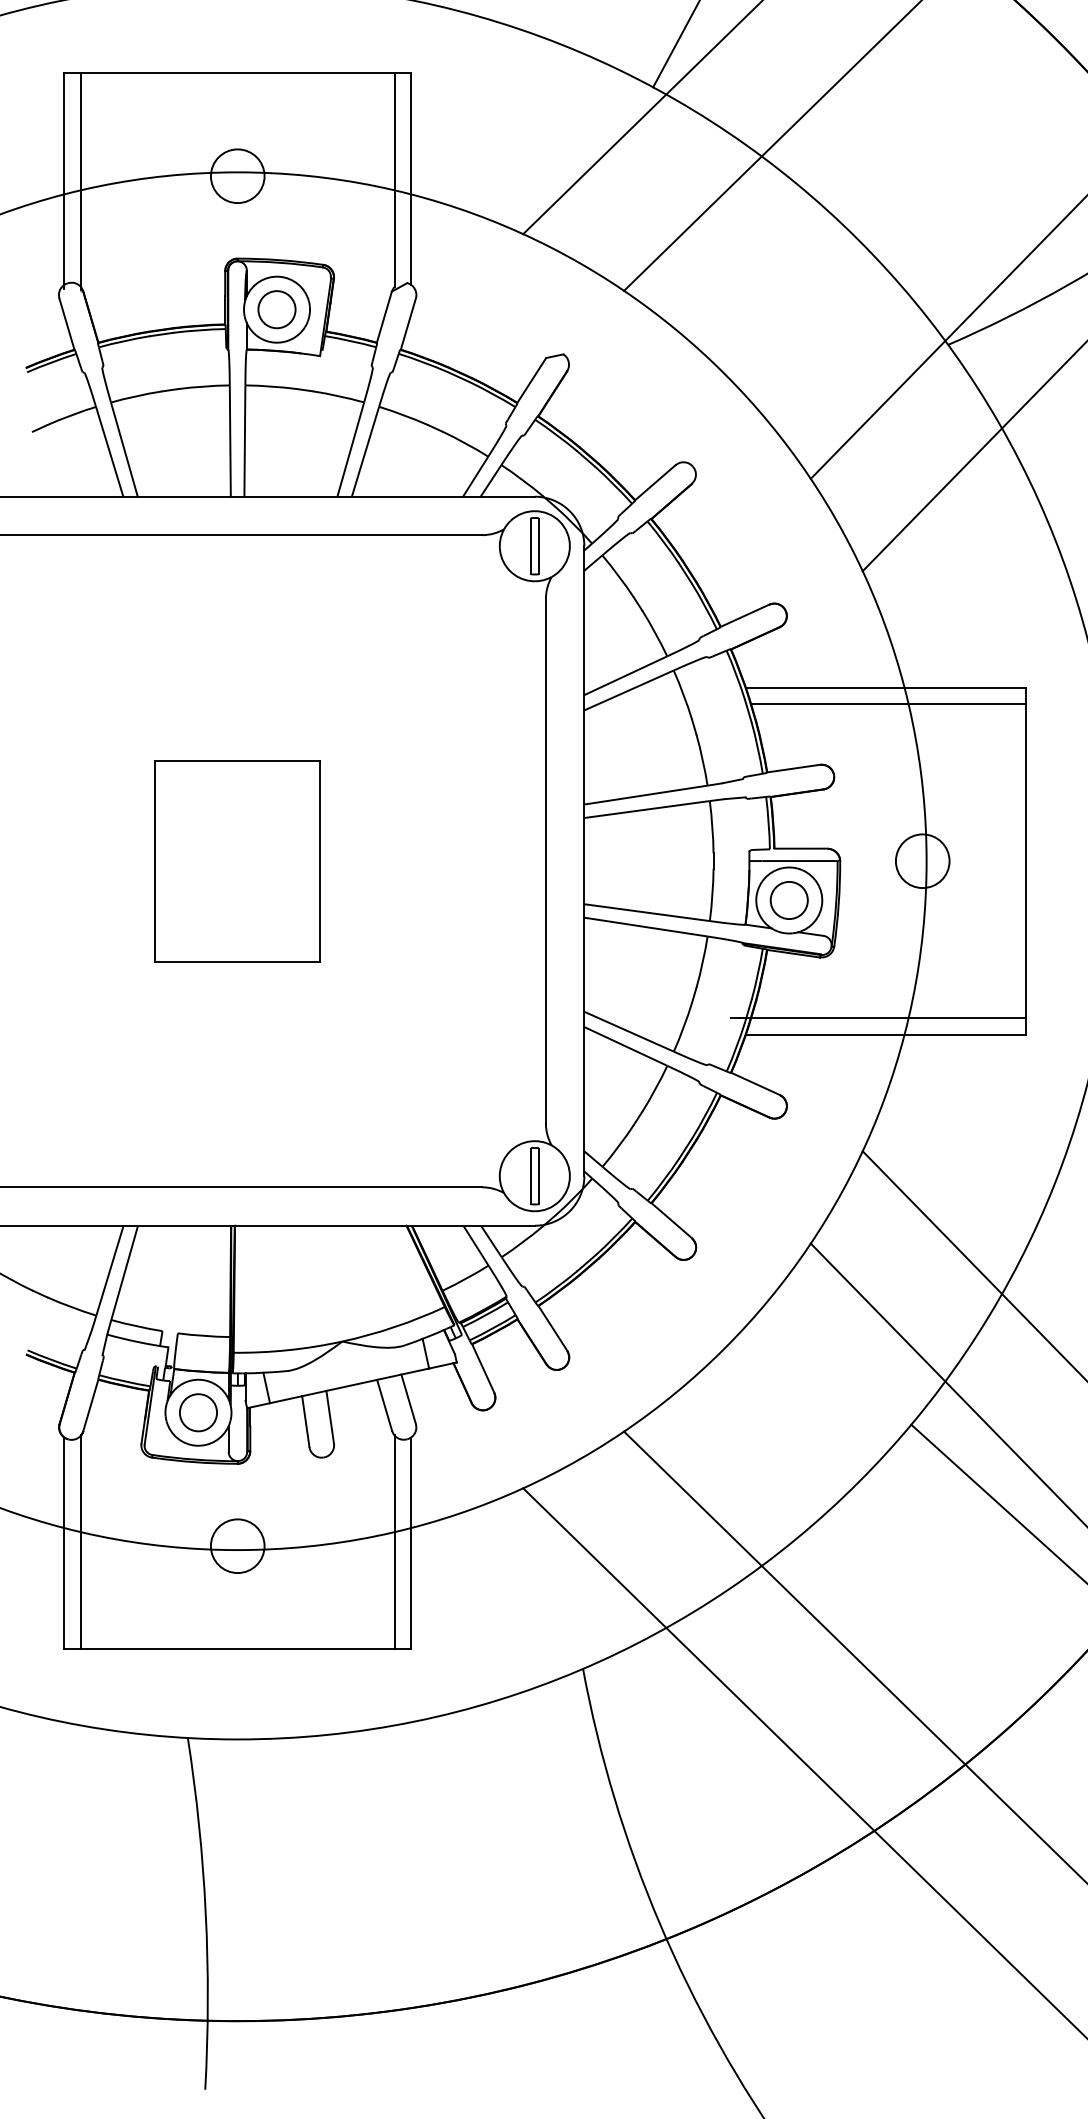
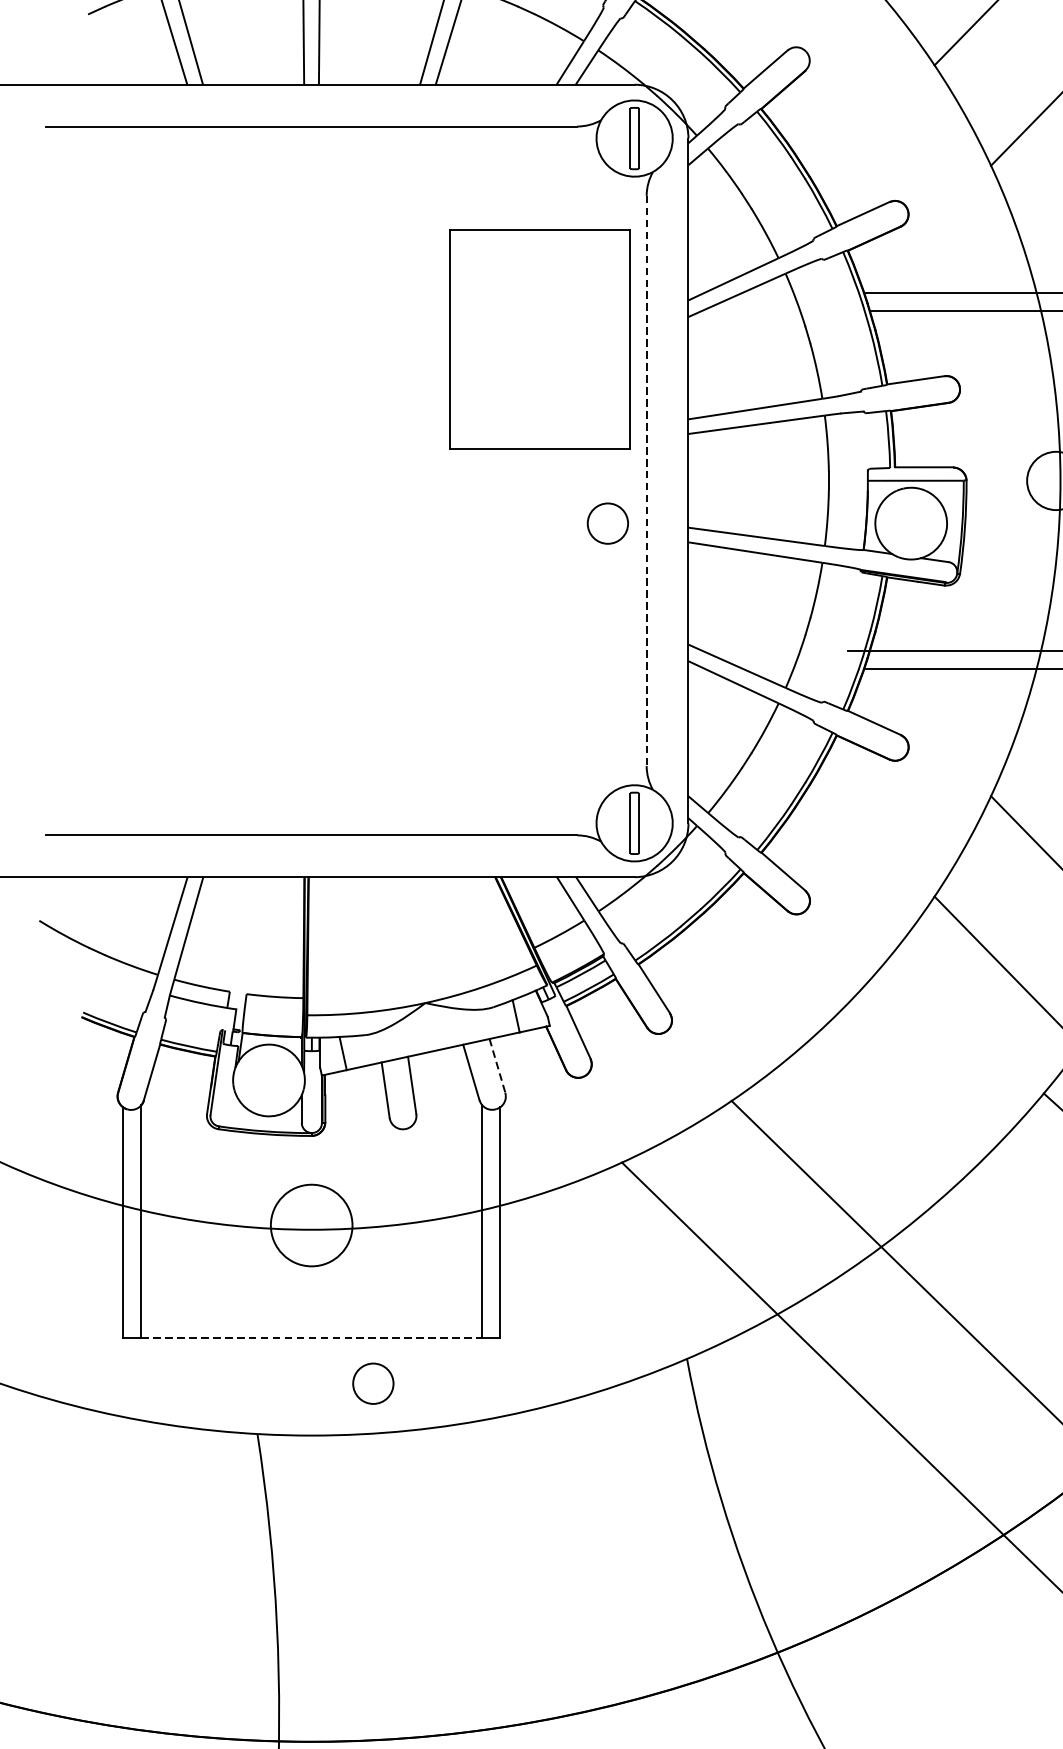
part: (237, 861) -> (539, 339), moved
line: (545, 861) -> (646, 481), solid -> dashed
circle: (788, 900) -> (607, 523), moved
line: (408, 1399) -> (497, 1066), solid -> dashed
circle: (198, 1412) -> (373, 1383), moved
circle: (237, 1546) -> (311, 1225), size x1.4
line: (237, 1649) -> (311, 1337), solid -> dashed

